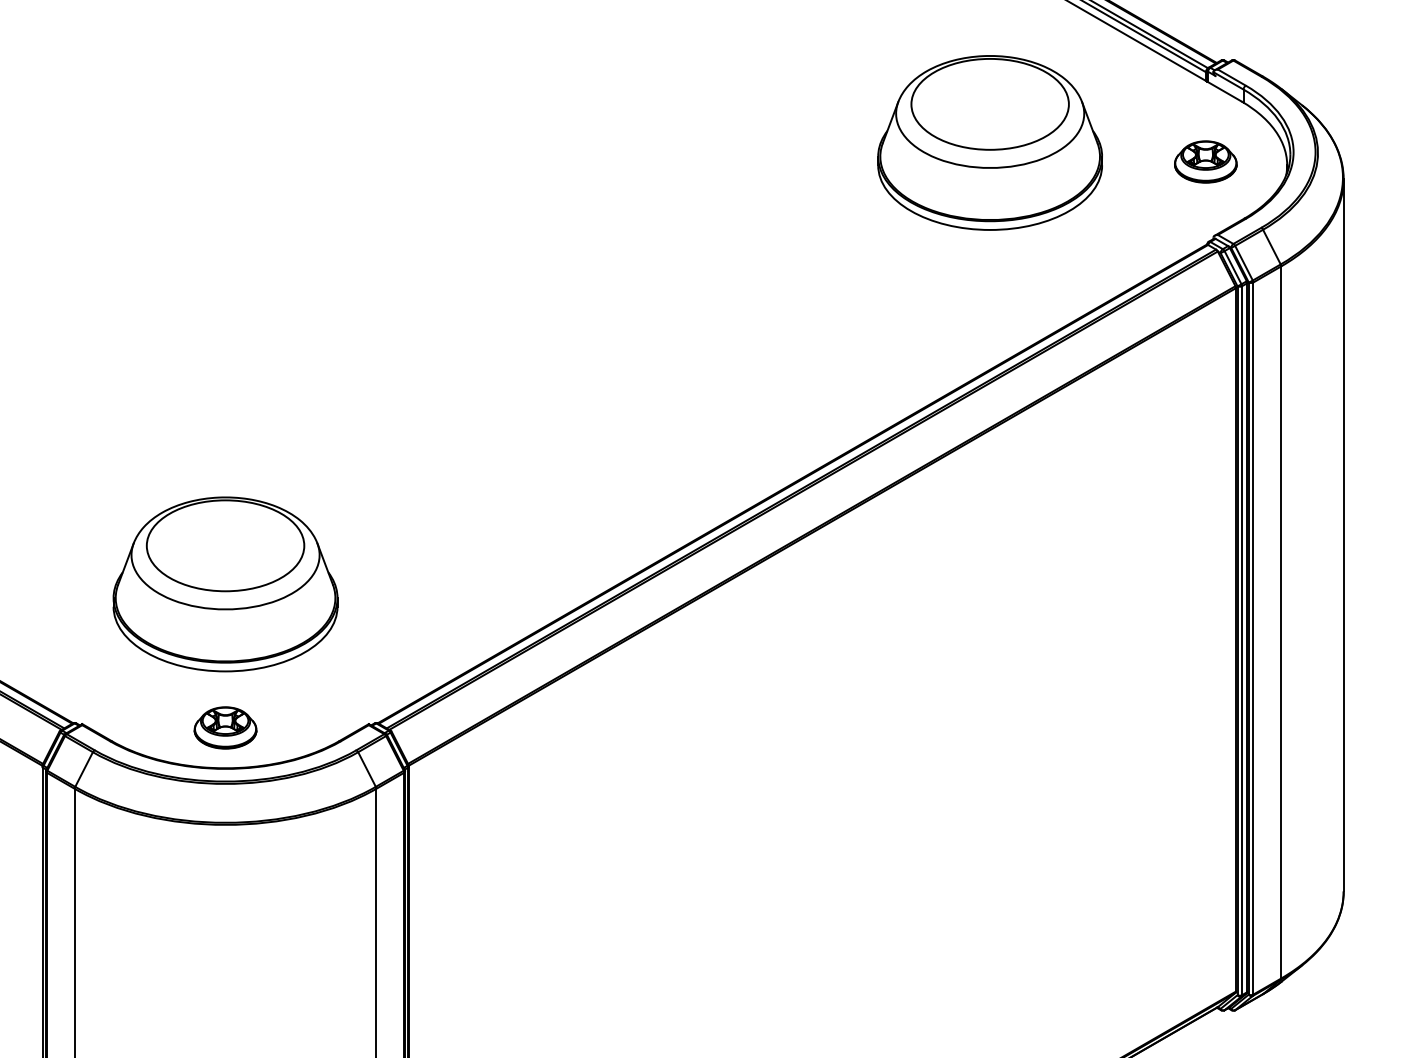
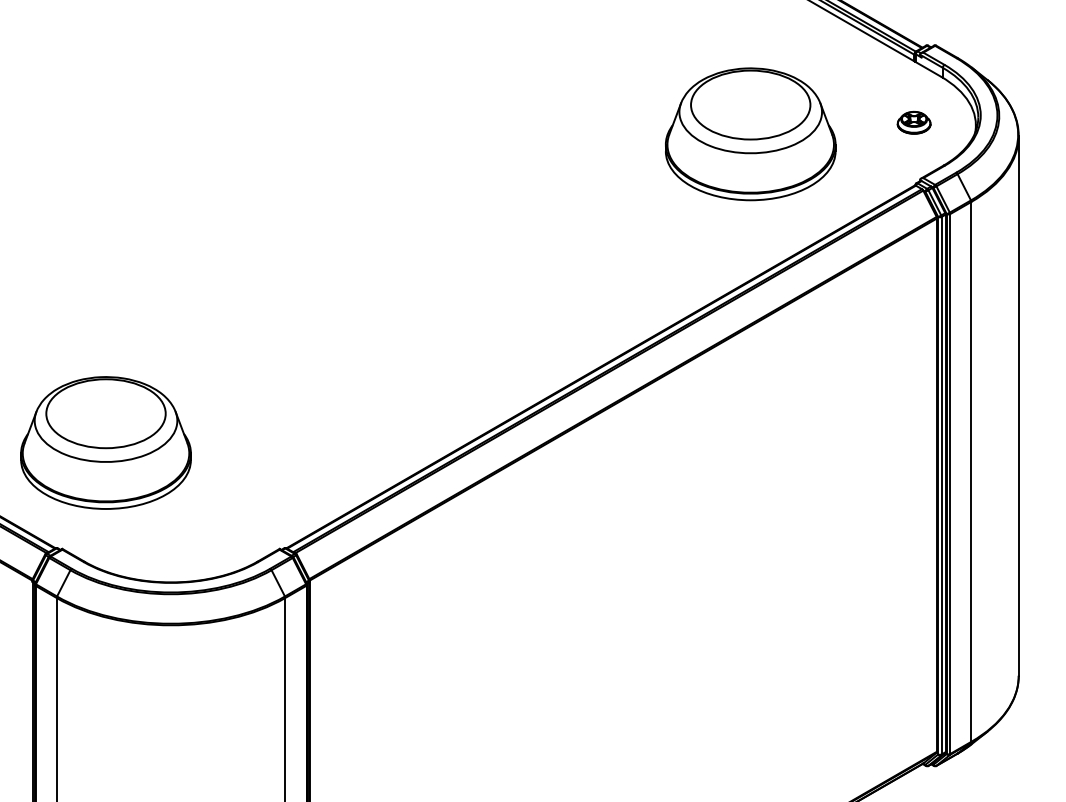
part: (989, 143) -> (750, 134), moved
part: (1204, 161) -> (913, 122), size x0.7
part: (224, 583) -> (105, 442), moved
part: (224, 727) -> (170, 551), removed

